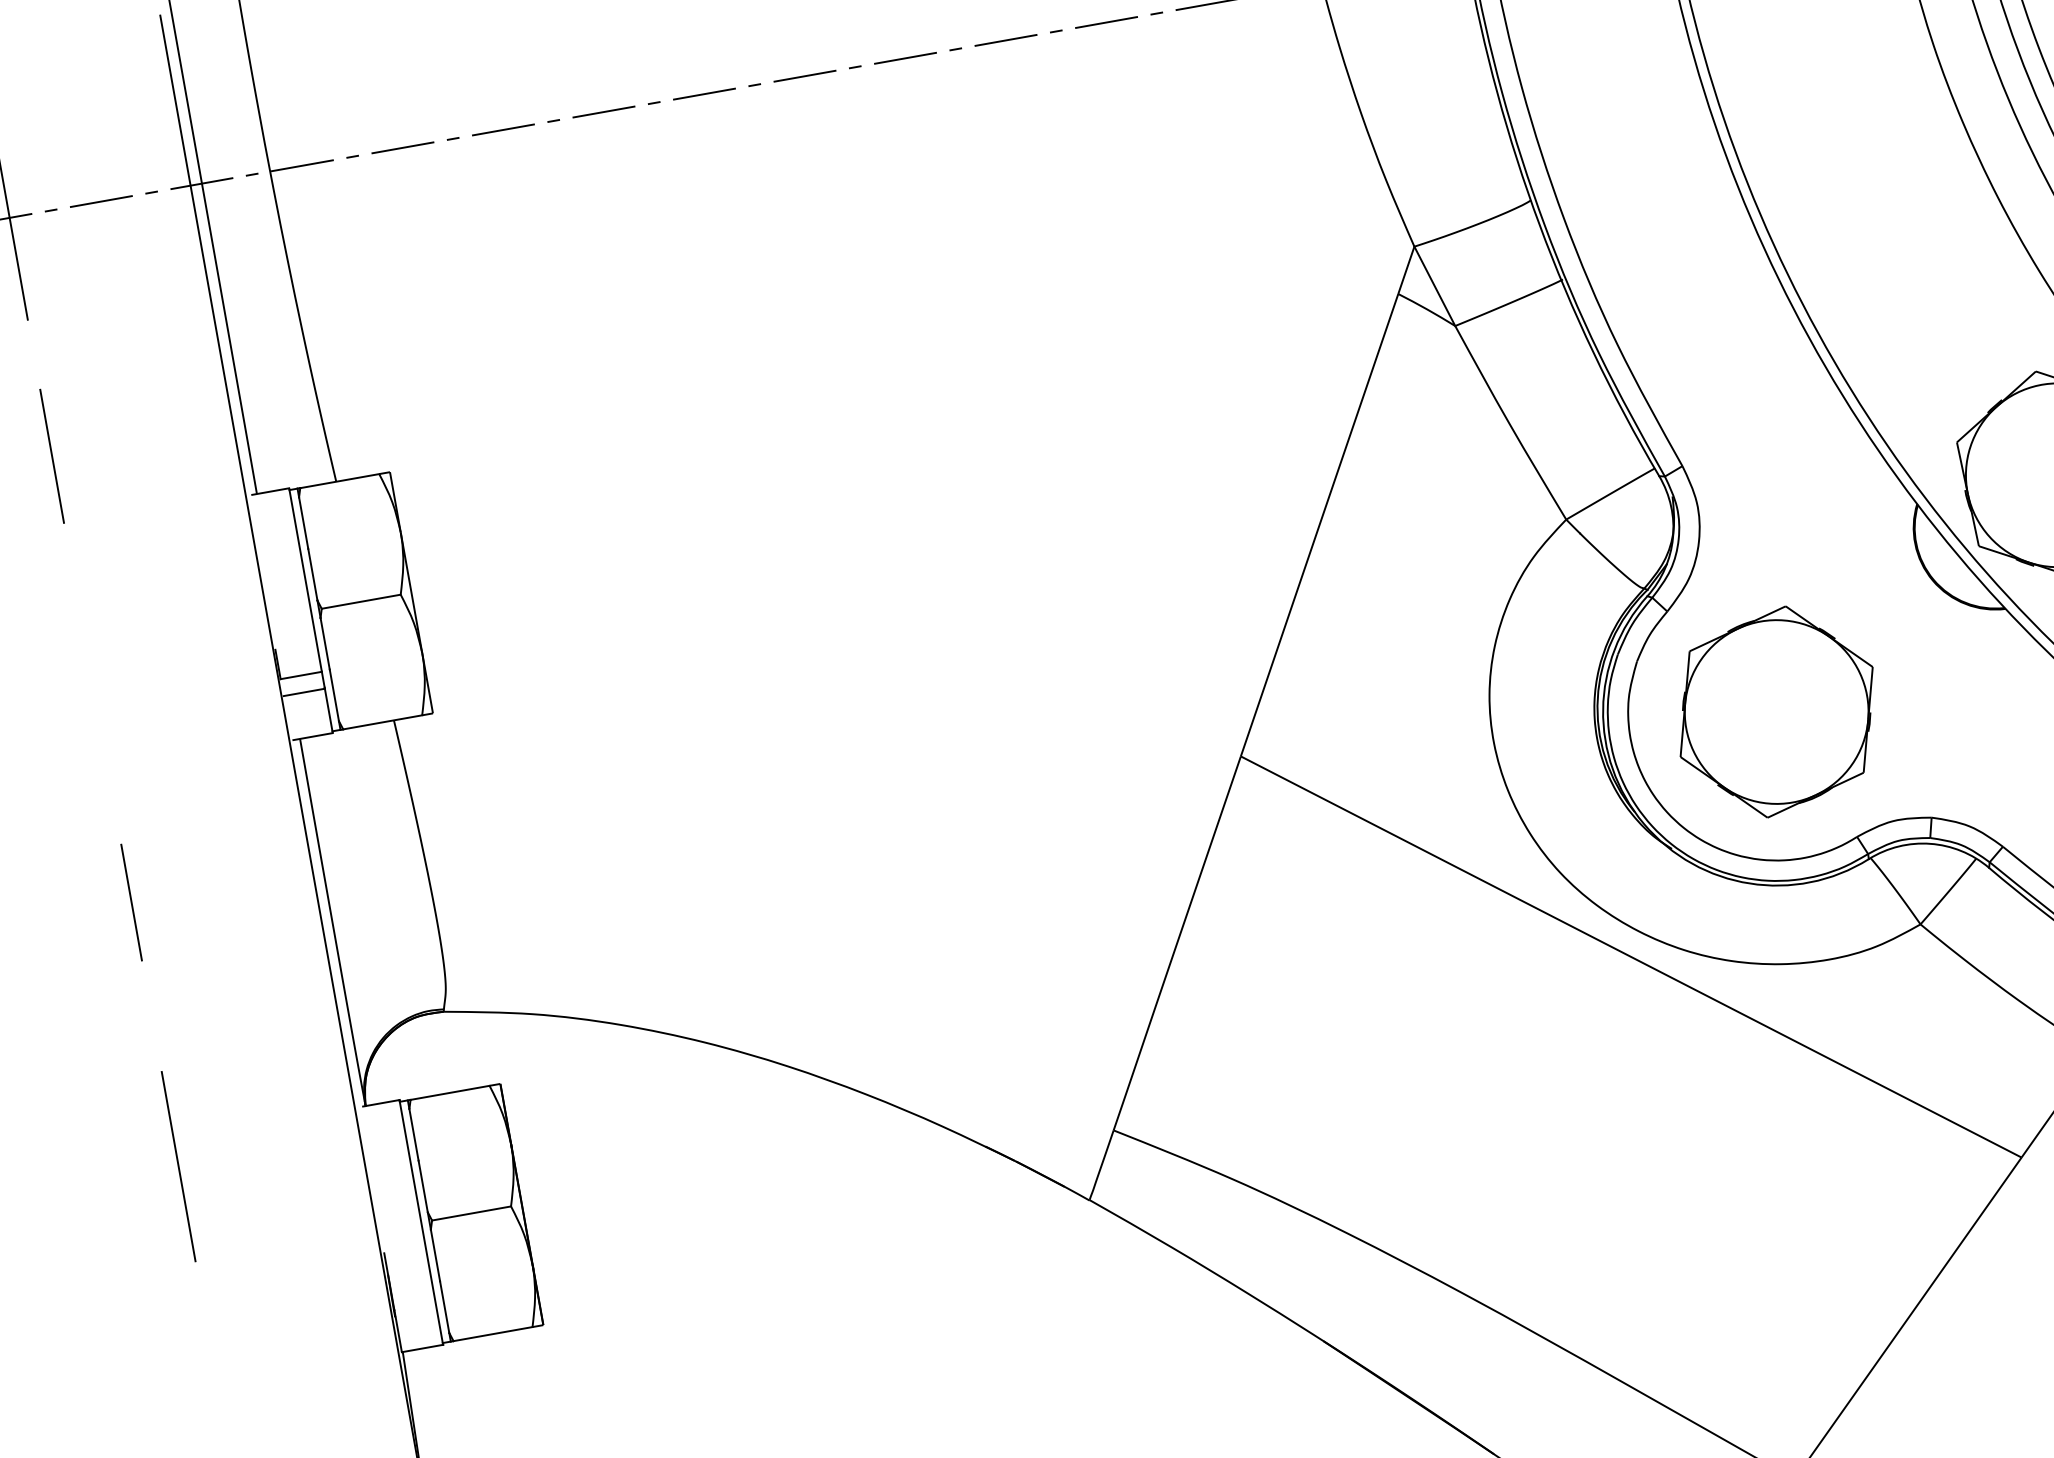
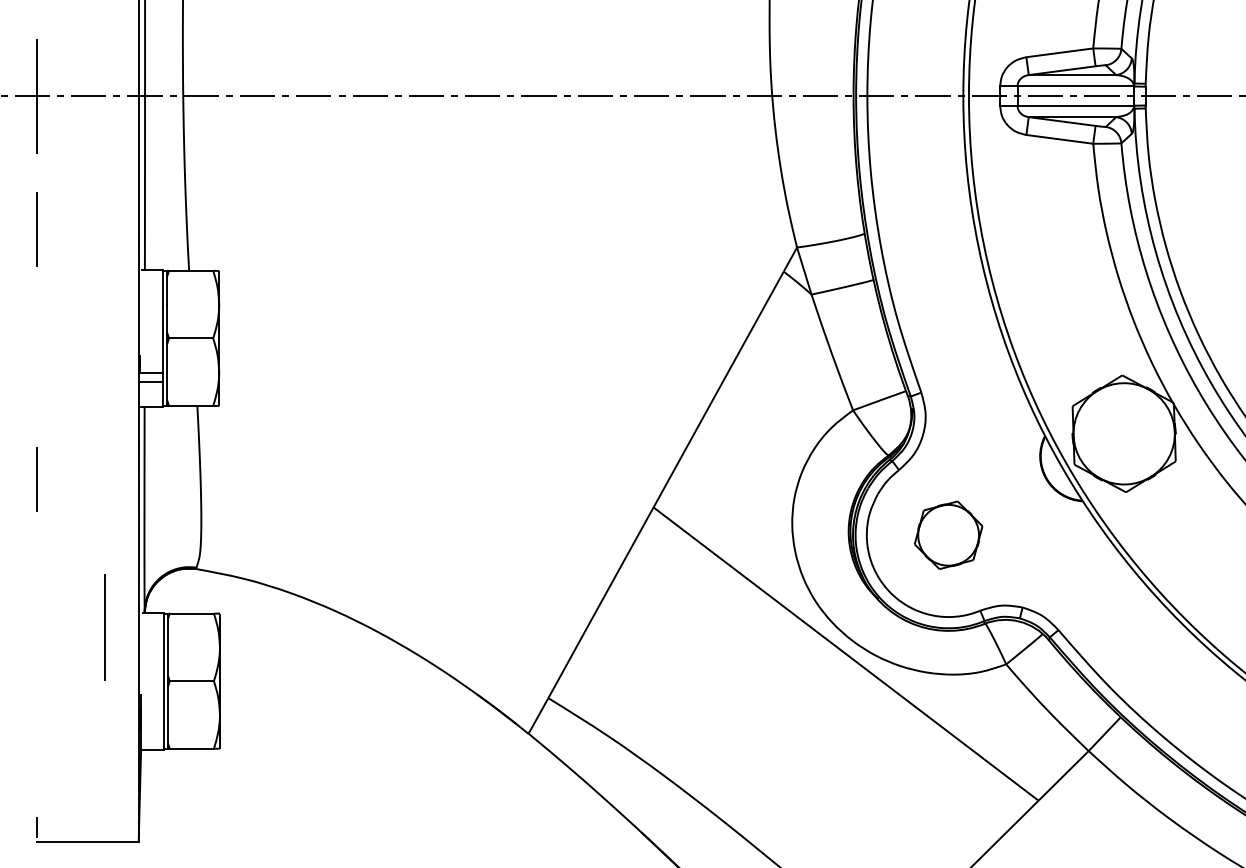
part: (1776, 712) -> (948, 535), size x0.6
line: (177, 1167) -> (104, 627), moved

